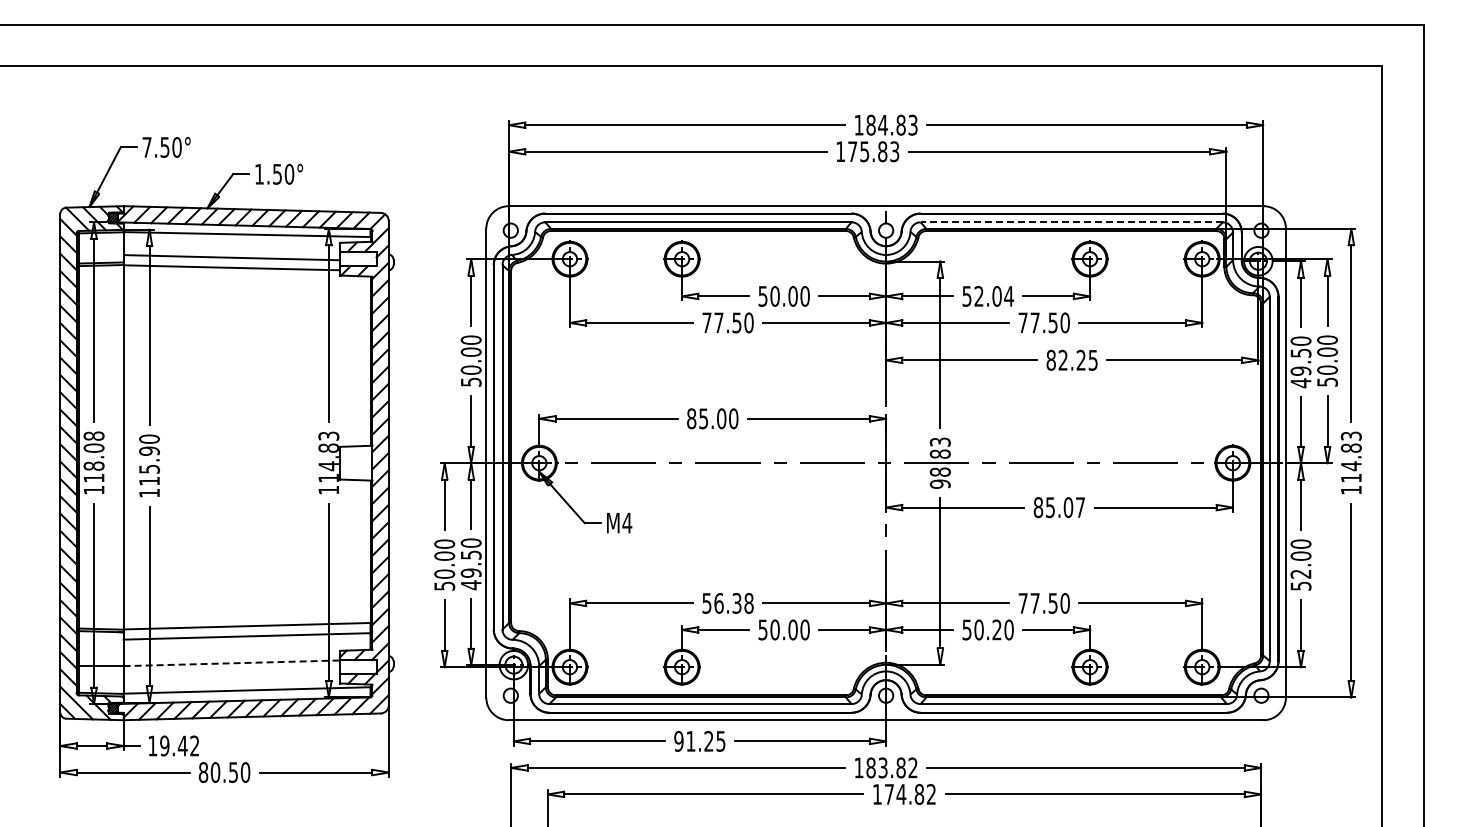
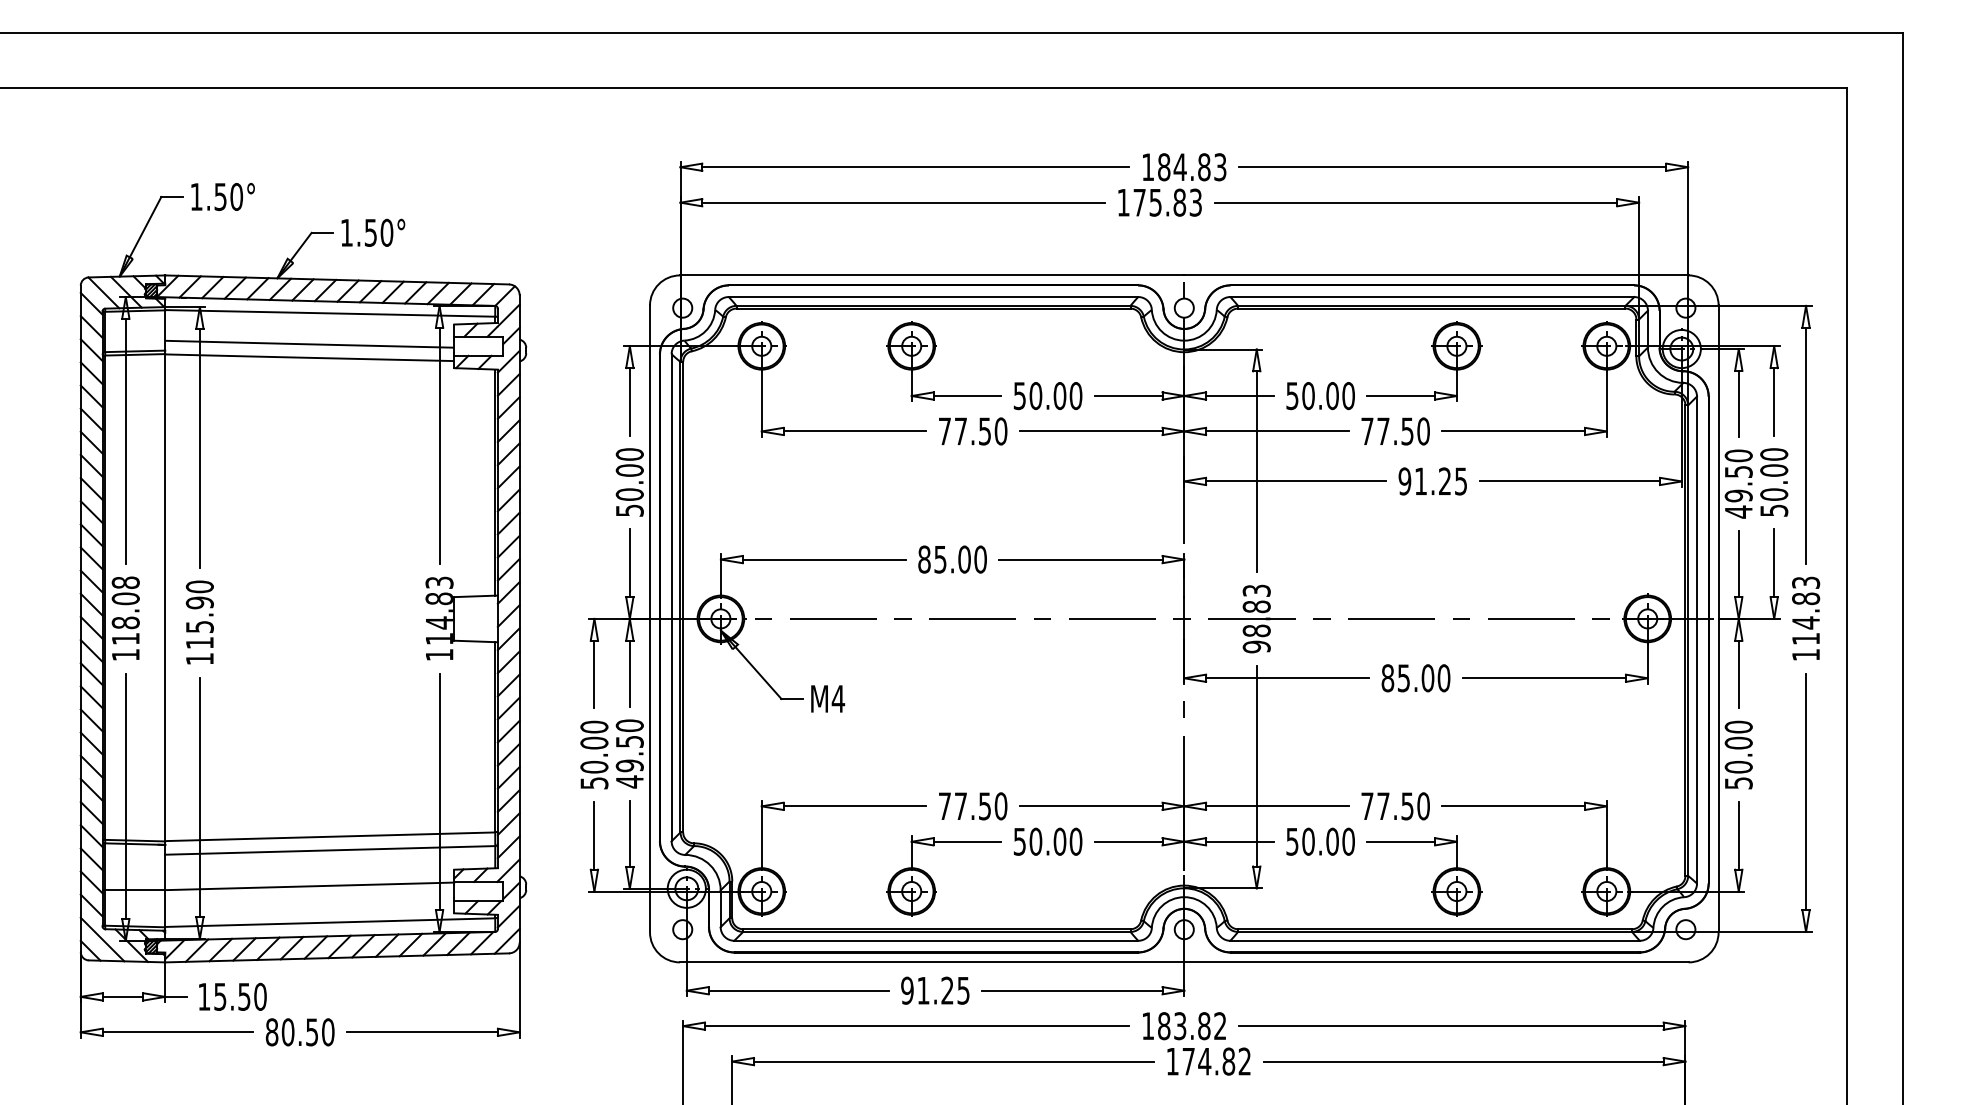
text: (146, 147) -> (195, 197), 7.50° -> 1.50°
line: (1071, 222) -> (1432, 297), dashed -> solid
text: (994, 296) -> (1329, 396), 52.04 -> 50.00
text: (1056, 359) -> (1411, 480), 82.25 -> 91.25
text: (1080, 507) -> (1444, 678), 85.07 -> 85.00
text: (1300, 573) -> (1738, 766), 52.00 -> 50.00
text: (727, 602) -> (972, 805), 56.38 -> 77.50
text: (996, 629) -> (1331, 841), 50.20 -> 50.00
line: (232, 663) -> (310, 886), dashed -> solid
text: (179, 745) -> (239, 996), 19.42 -> 15.50

